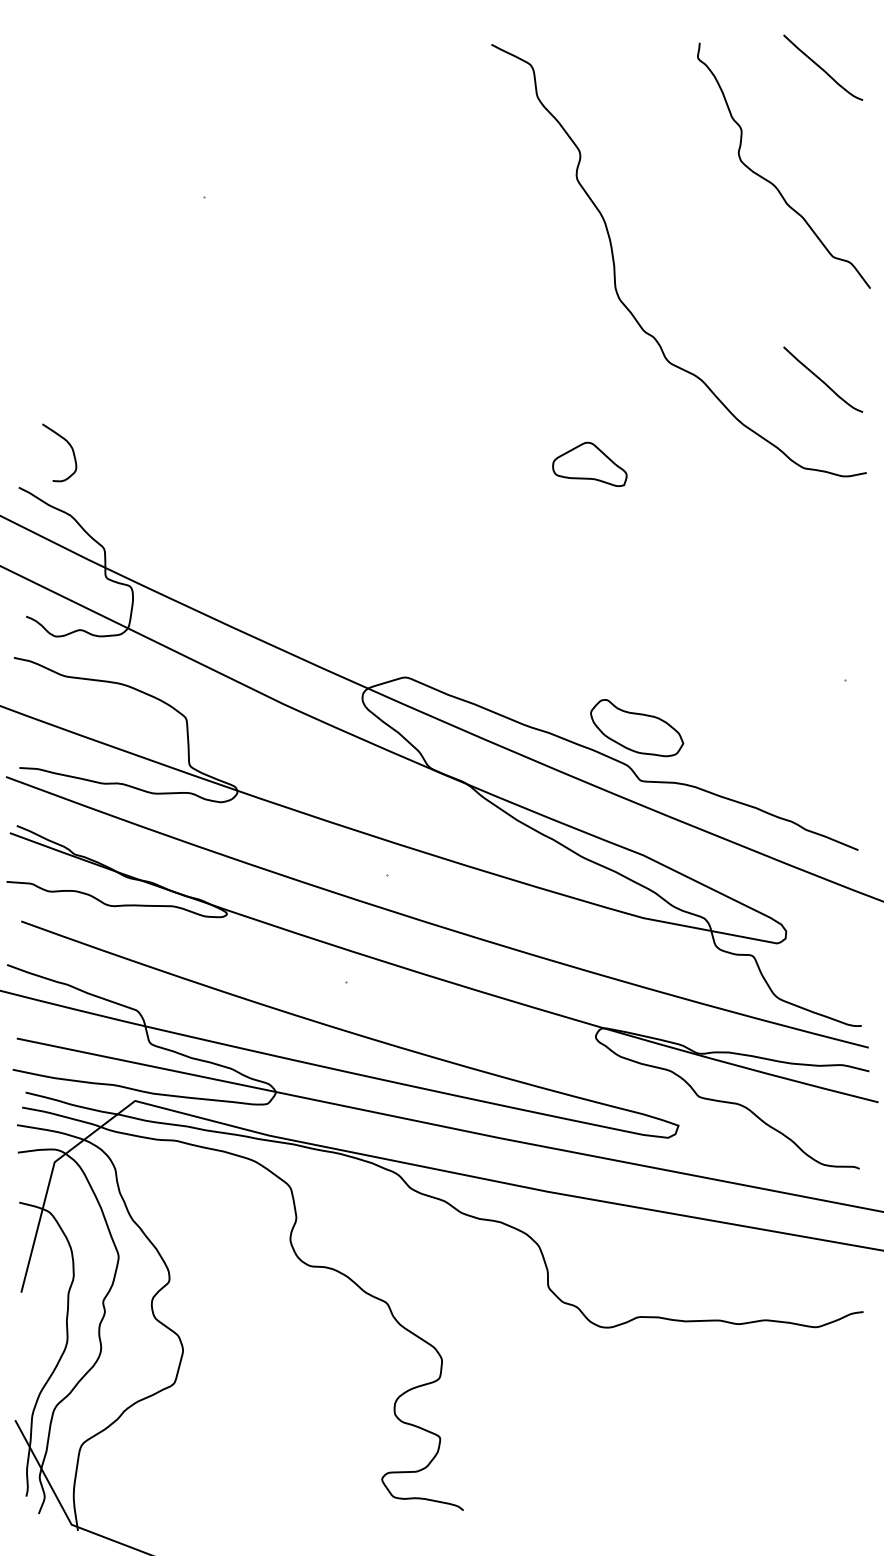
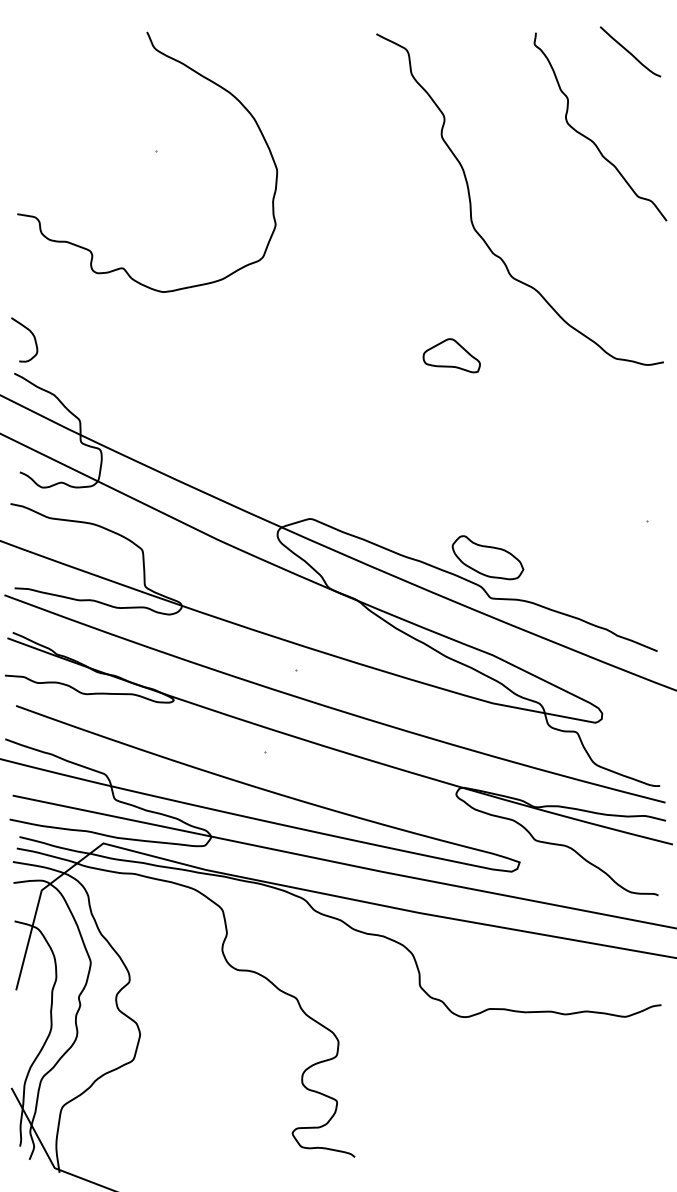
curve: (257, 97) -> (197, 74), added
curve: (821, 379) -> (629, 290), removed
curve: (68, 445) -> (31, 334), moved

